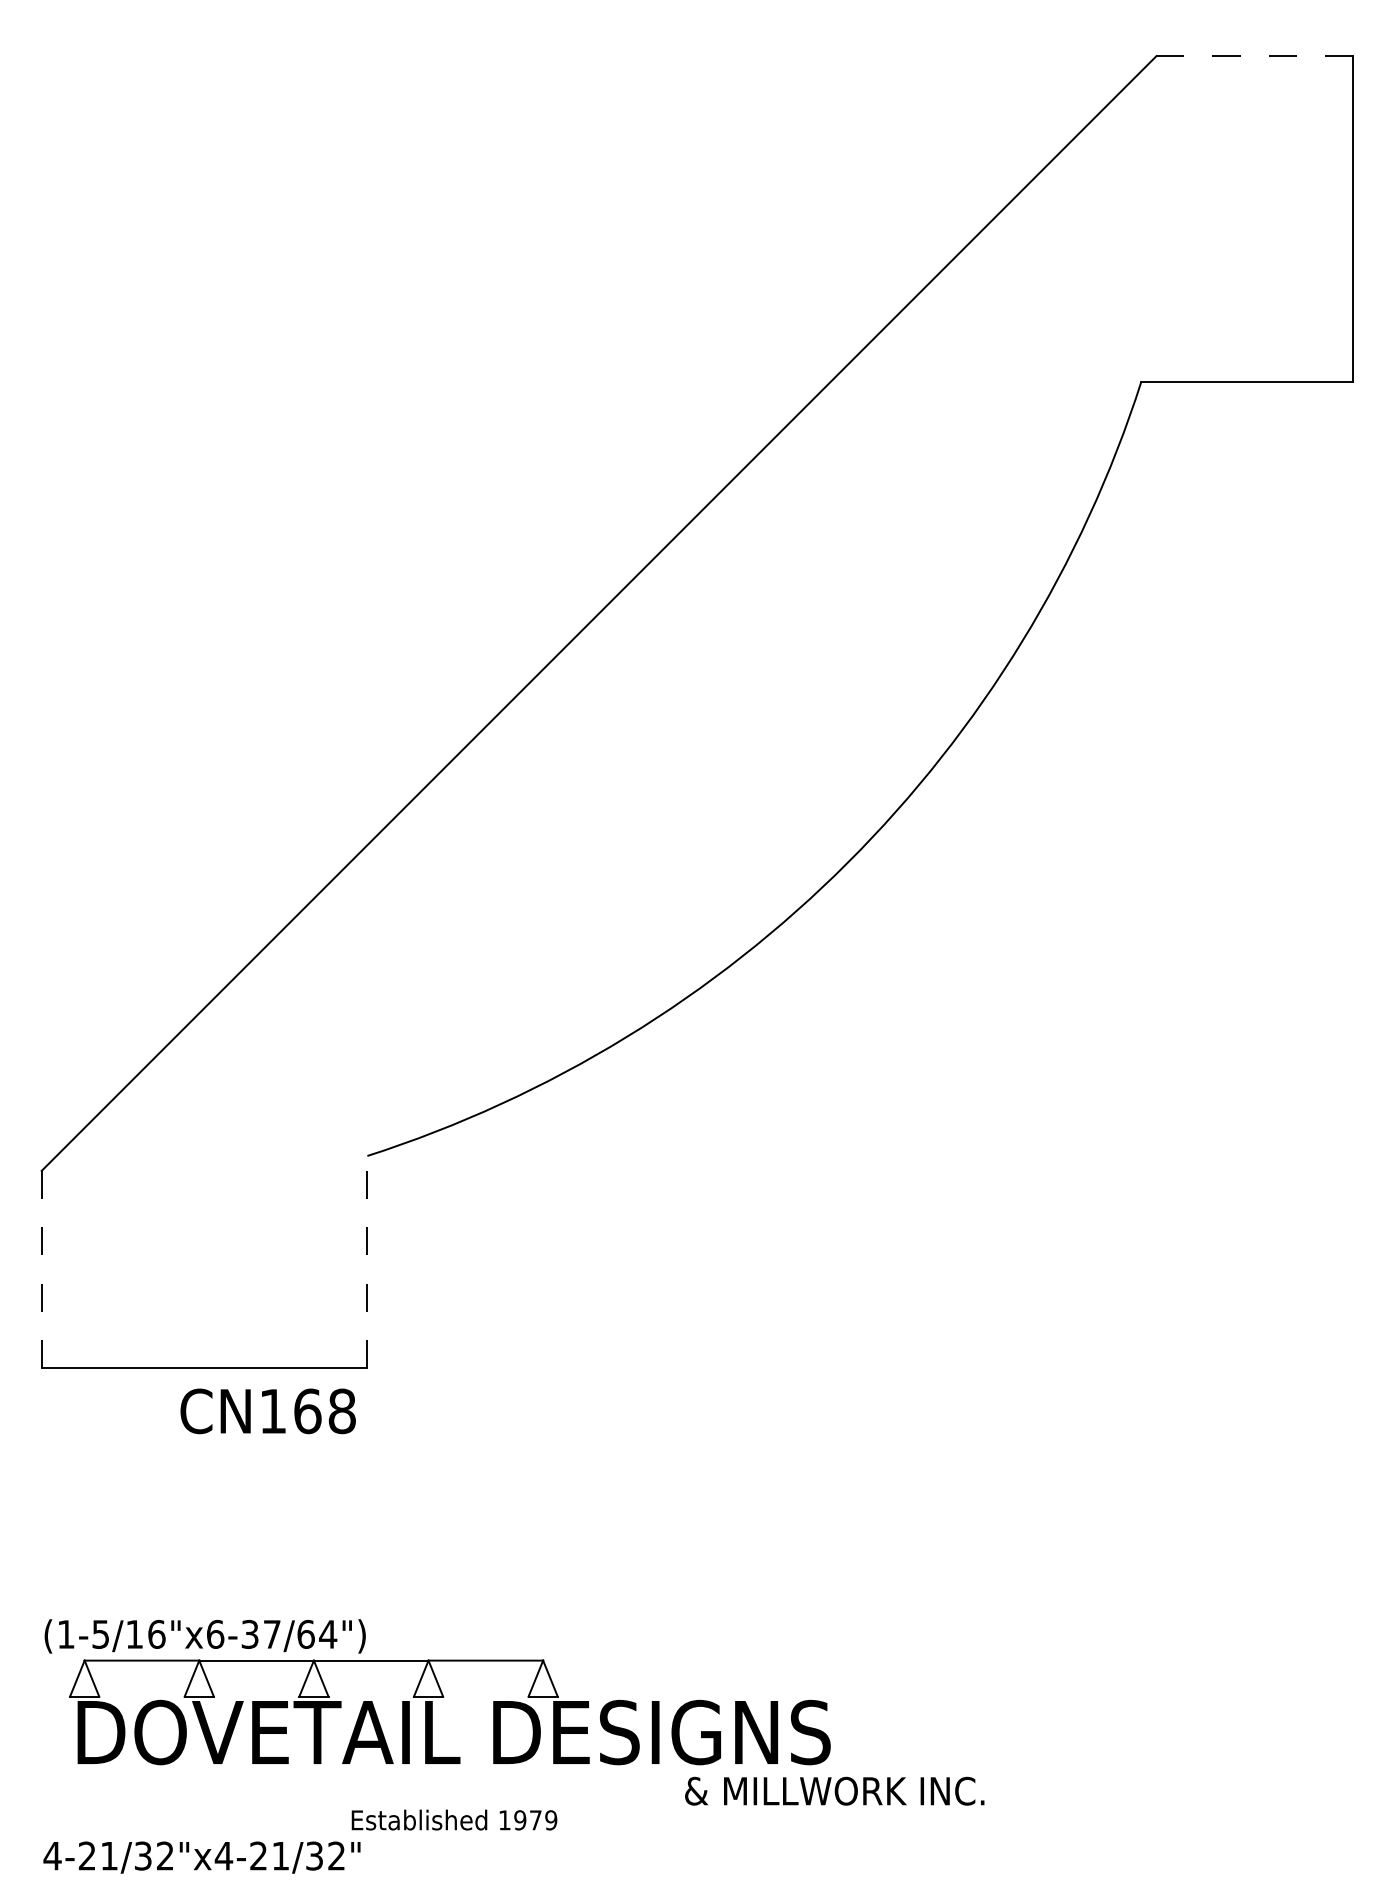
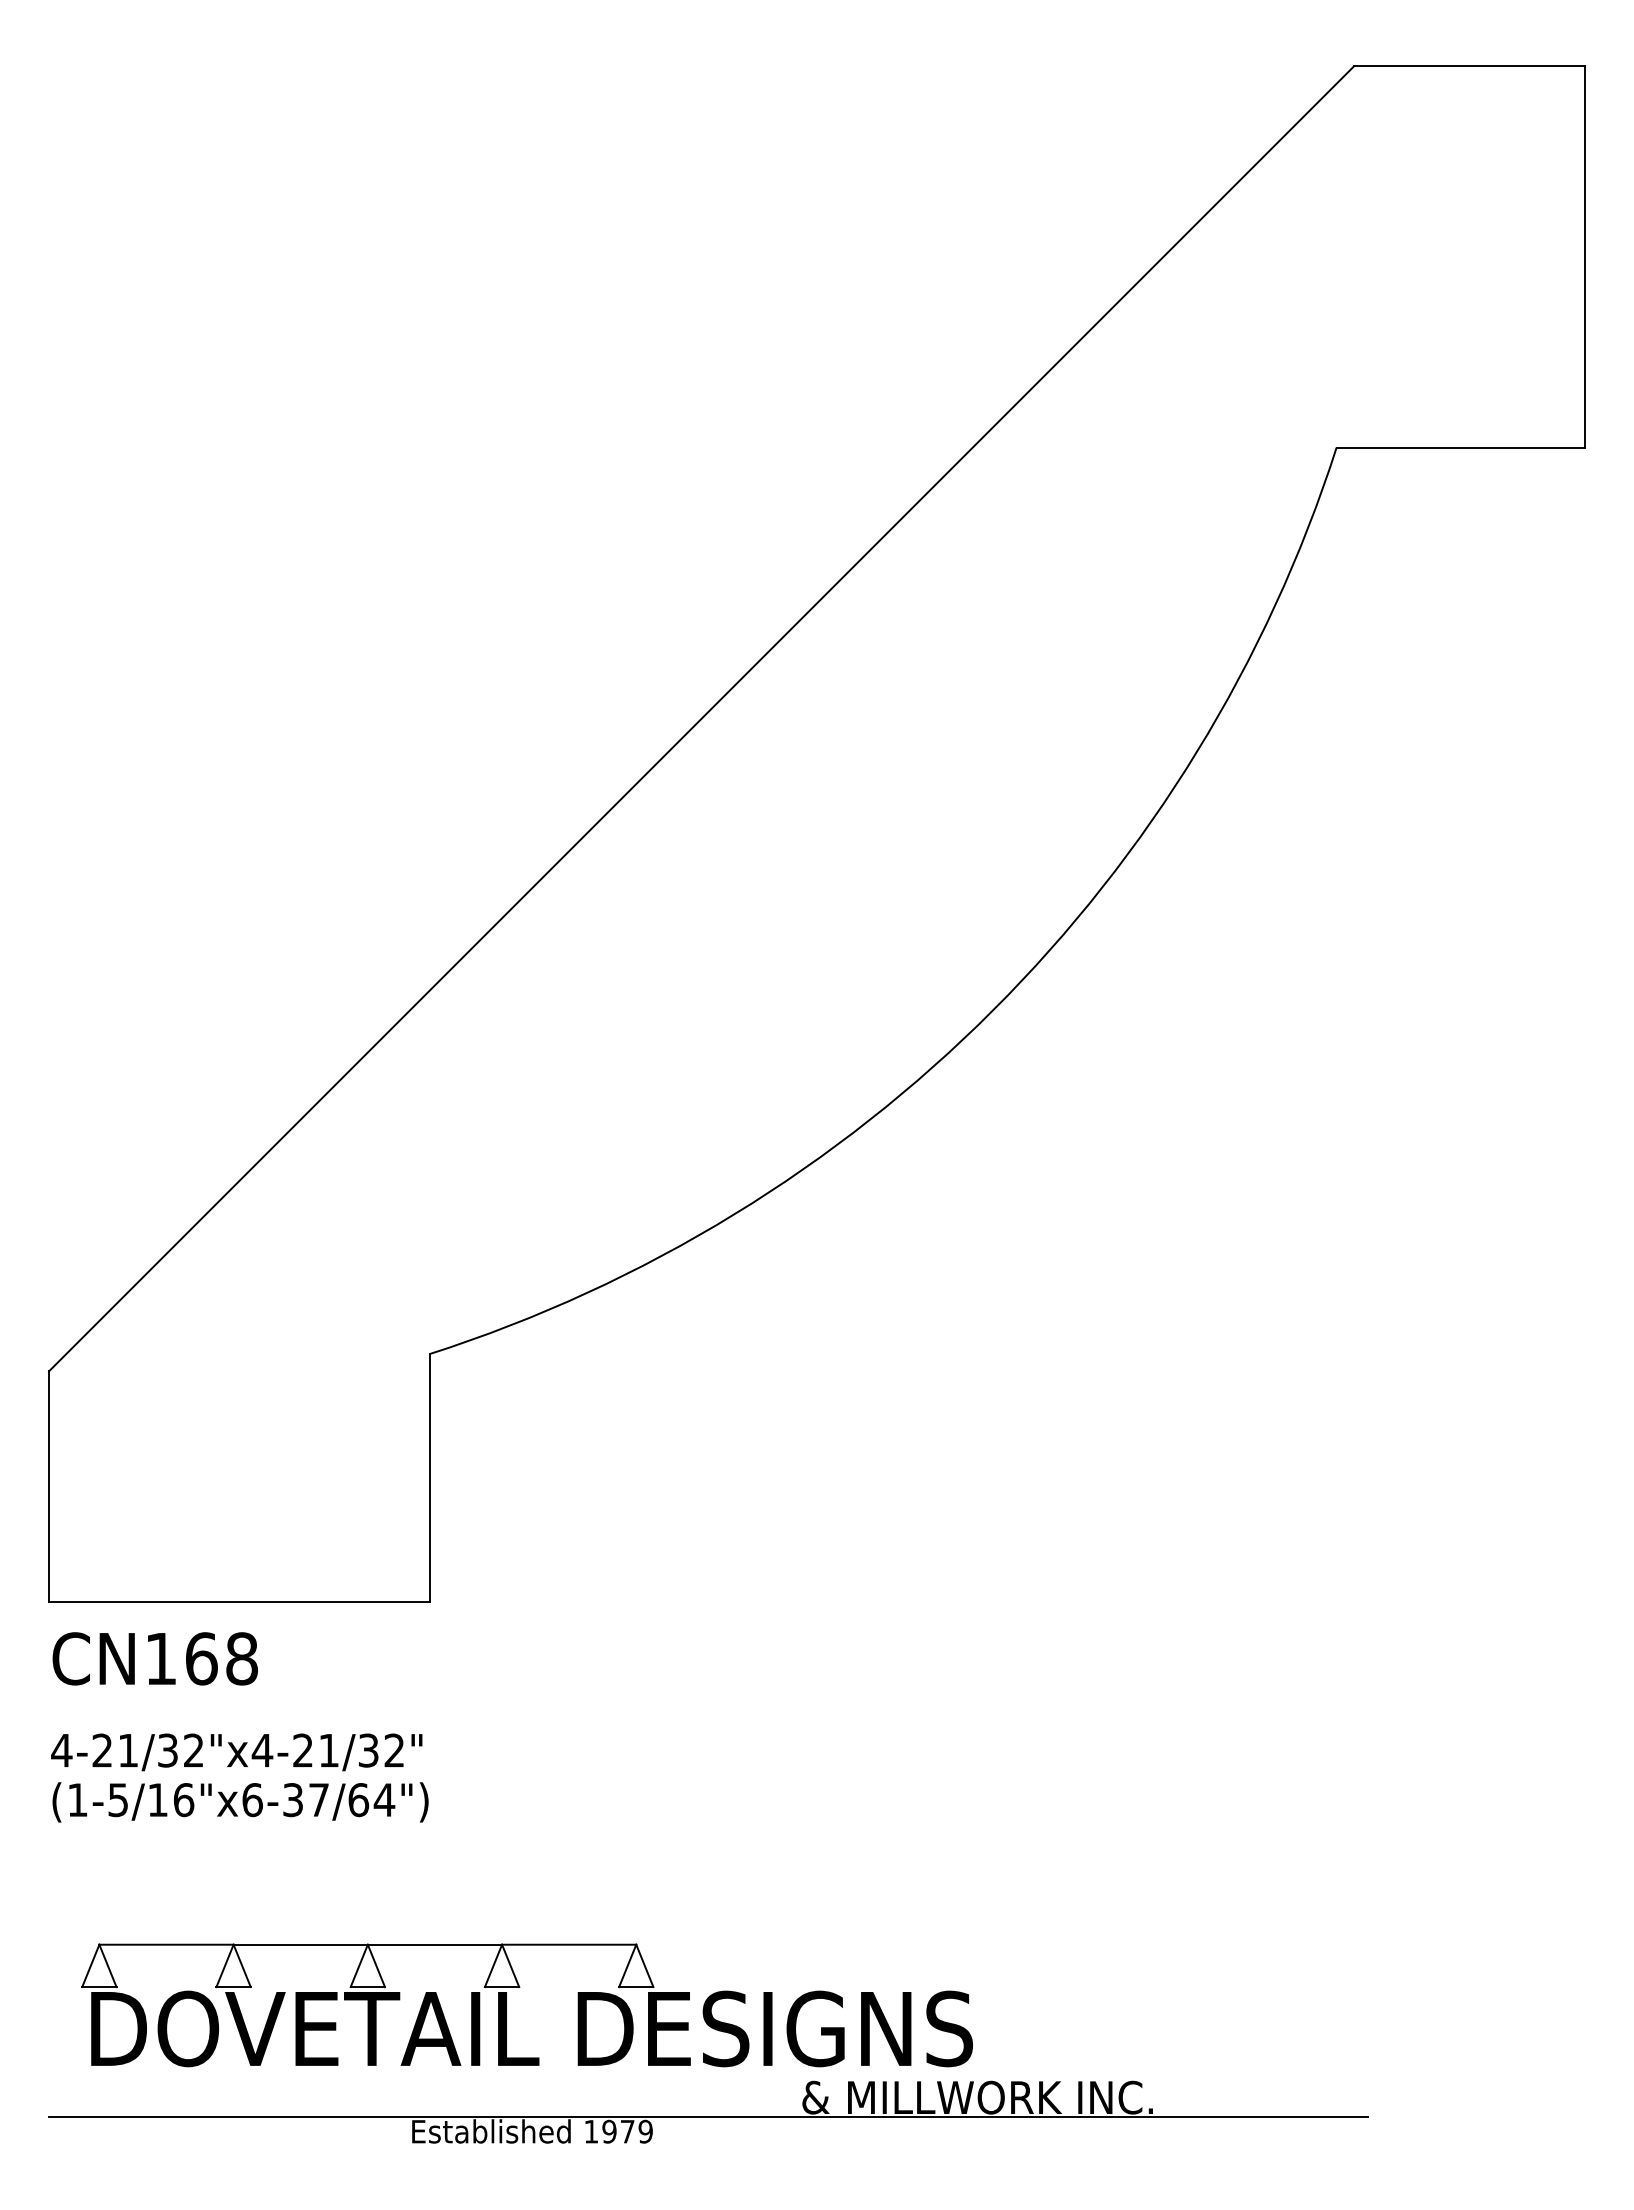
line: (1254, 56) -> (1469, 66), dashed -> solid
line: (367, 1261) -> (430, 1477), dashed -> solid
line: (42, 1270) -> (49, 1487), dashed -> solid
text: (267, 1411) -> (154, 1658), moved
text: (205, 1636) -> (240, 1802), moved
line: (604, 1808) -> (708, 2117), added
text: (201, 1857) -> (236, 1752), moved

